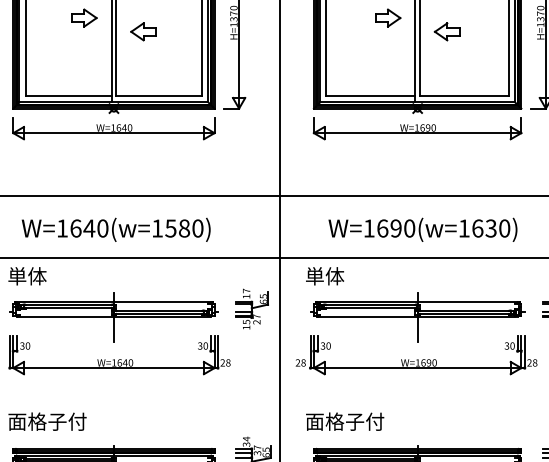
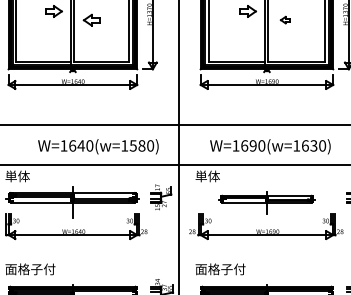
part: (446, 30) -> (285, 19), size x0.6
text: (116, 229) -> (98, 146), moved
part: (416, 317) -> (266, 202), size x0.7

